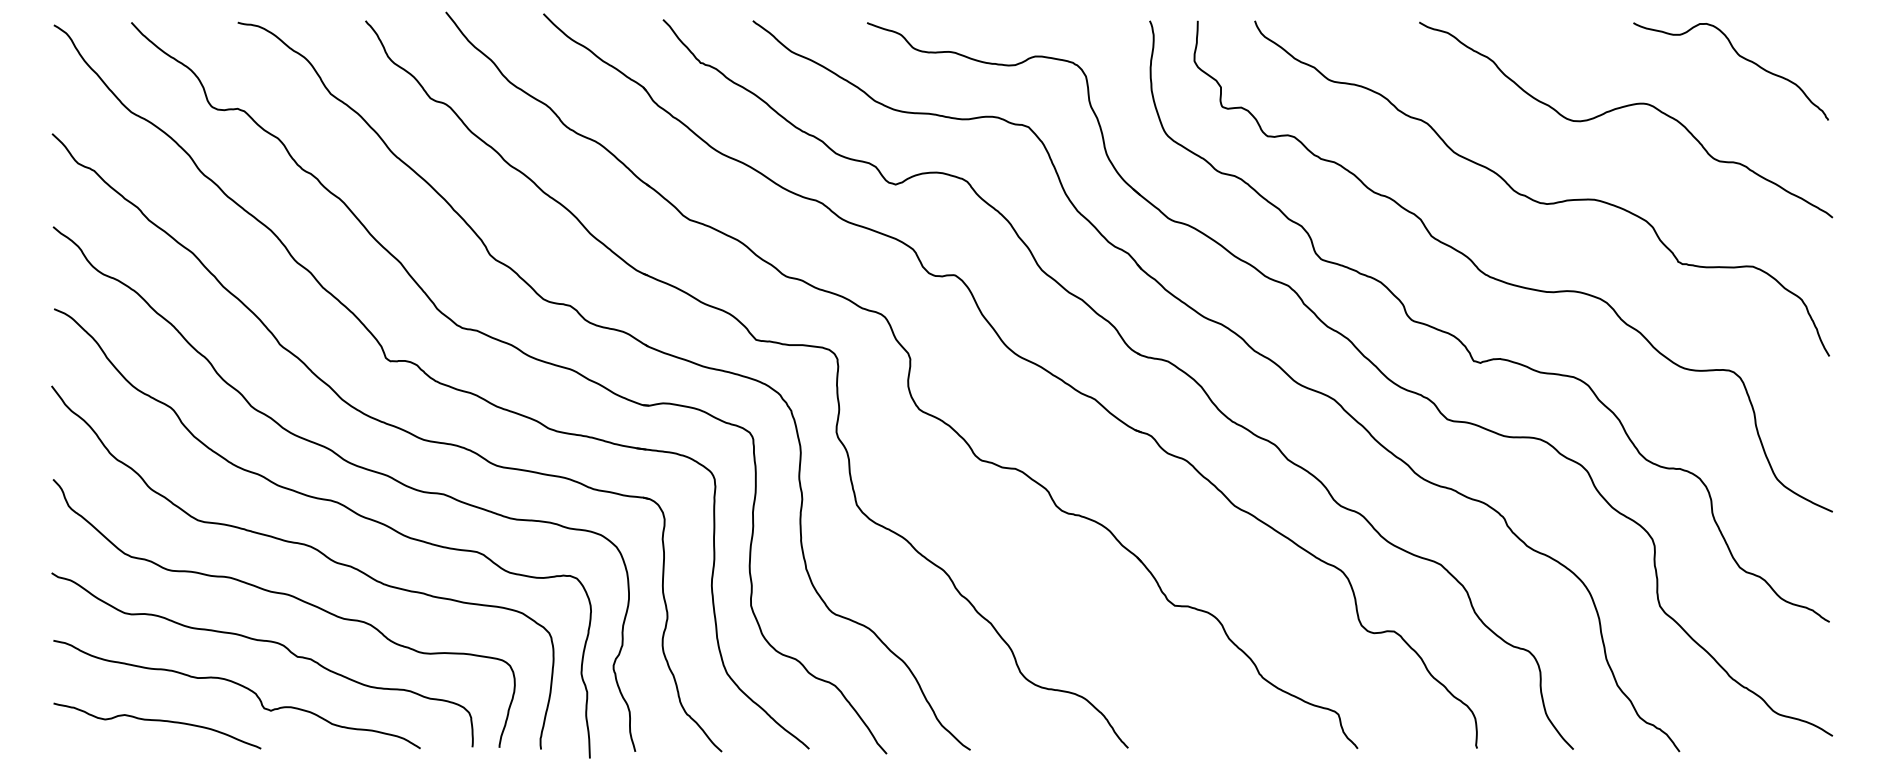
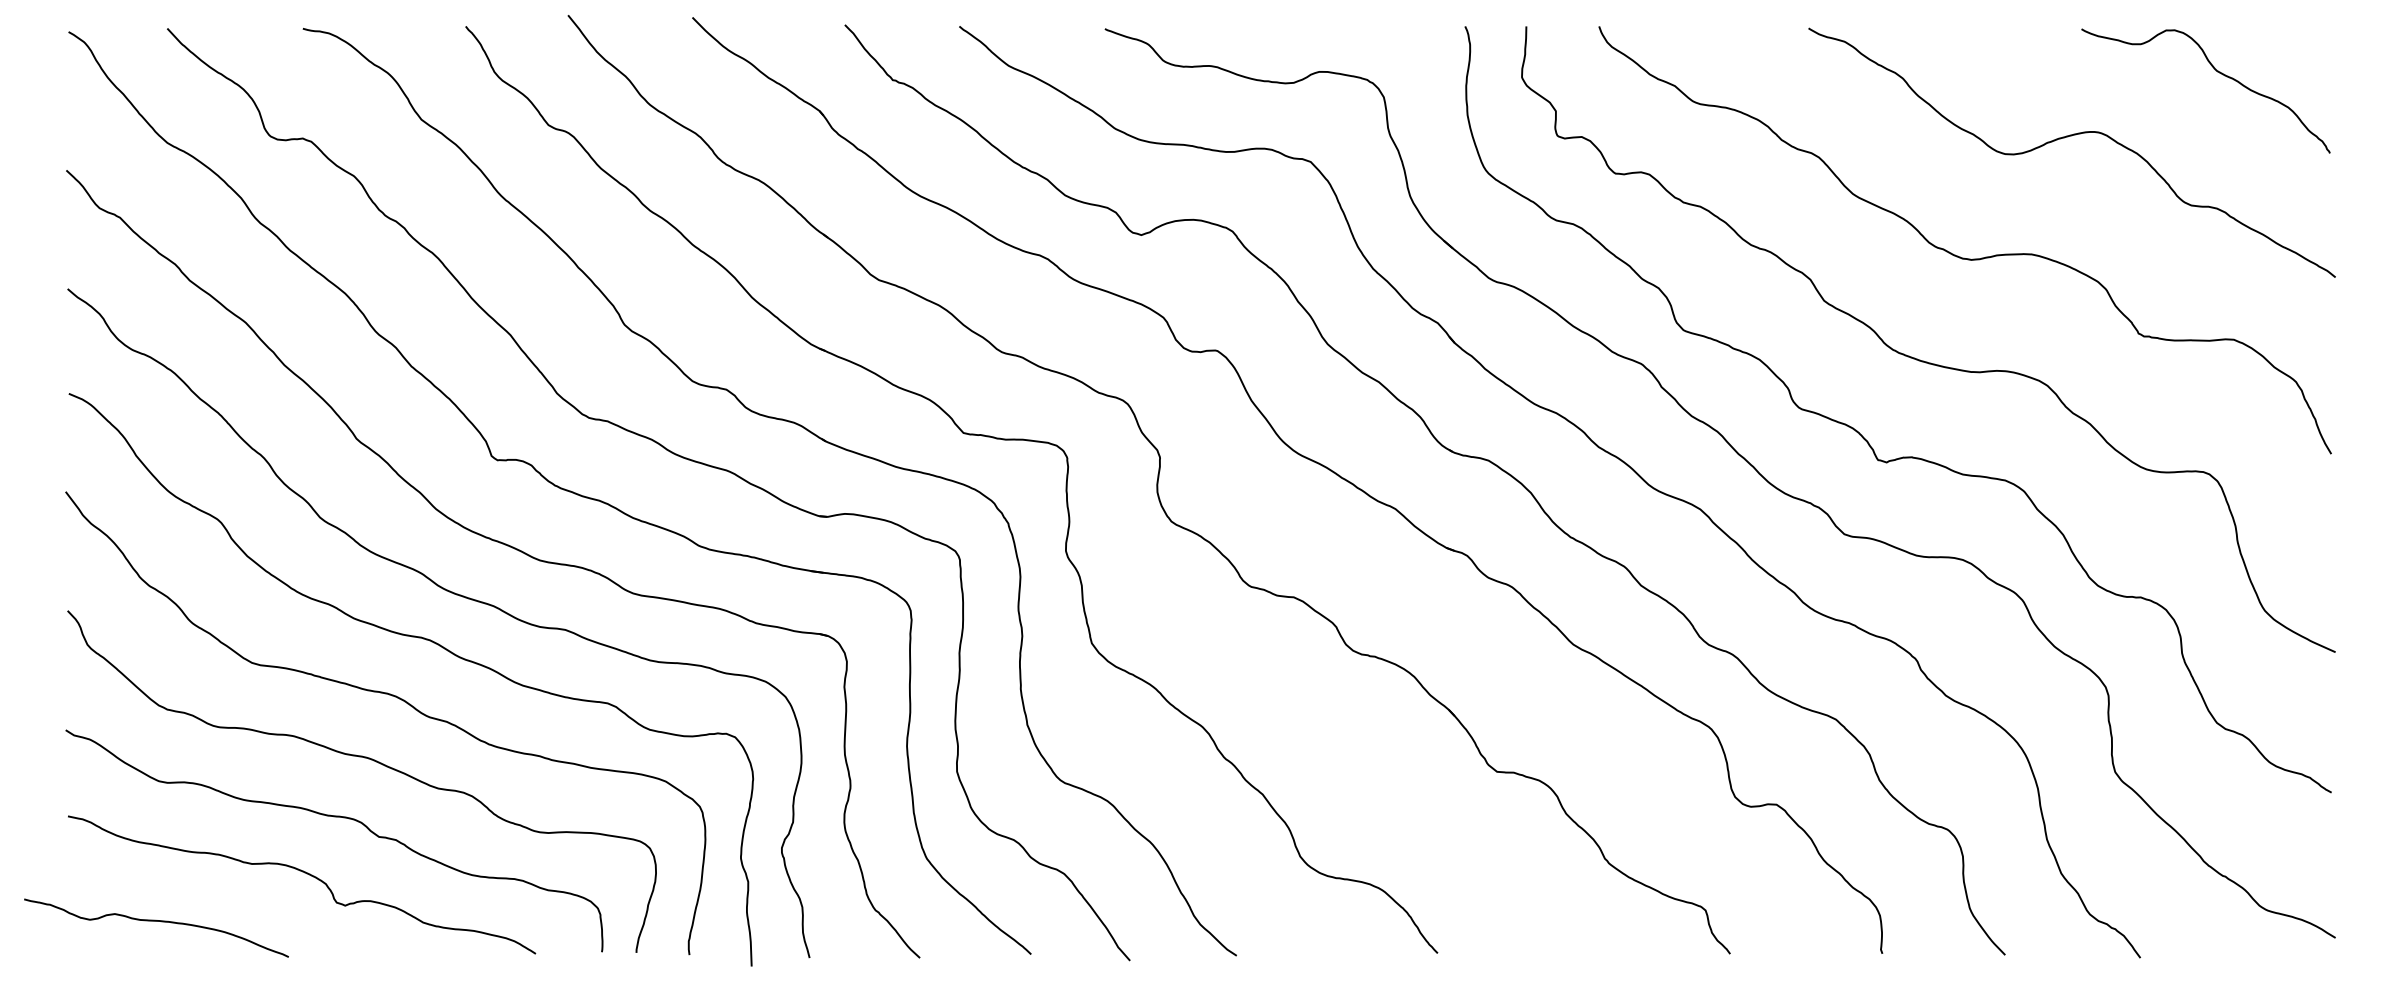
curve: (157, 720) -> (156, 921), moved

